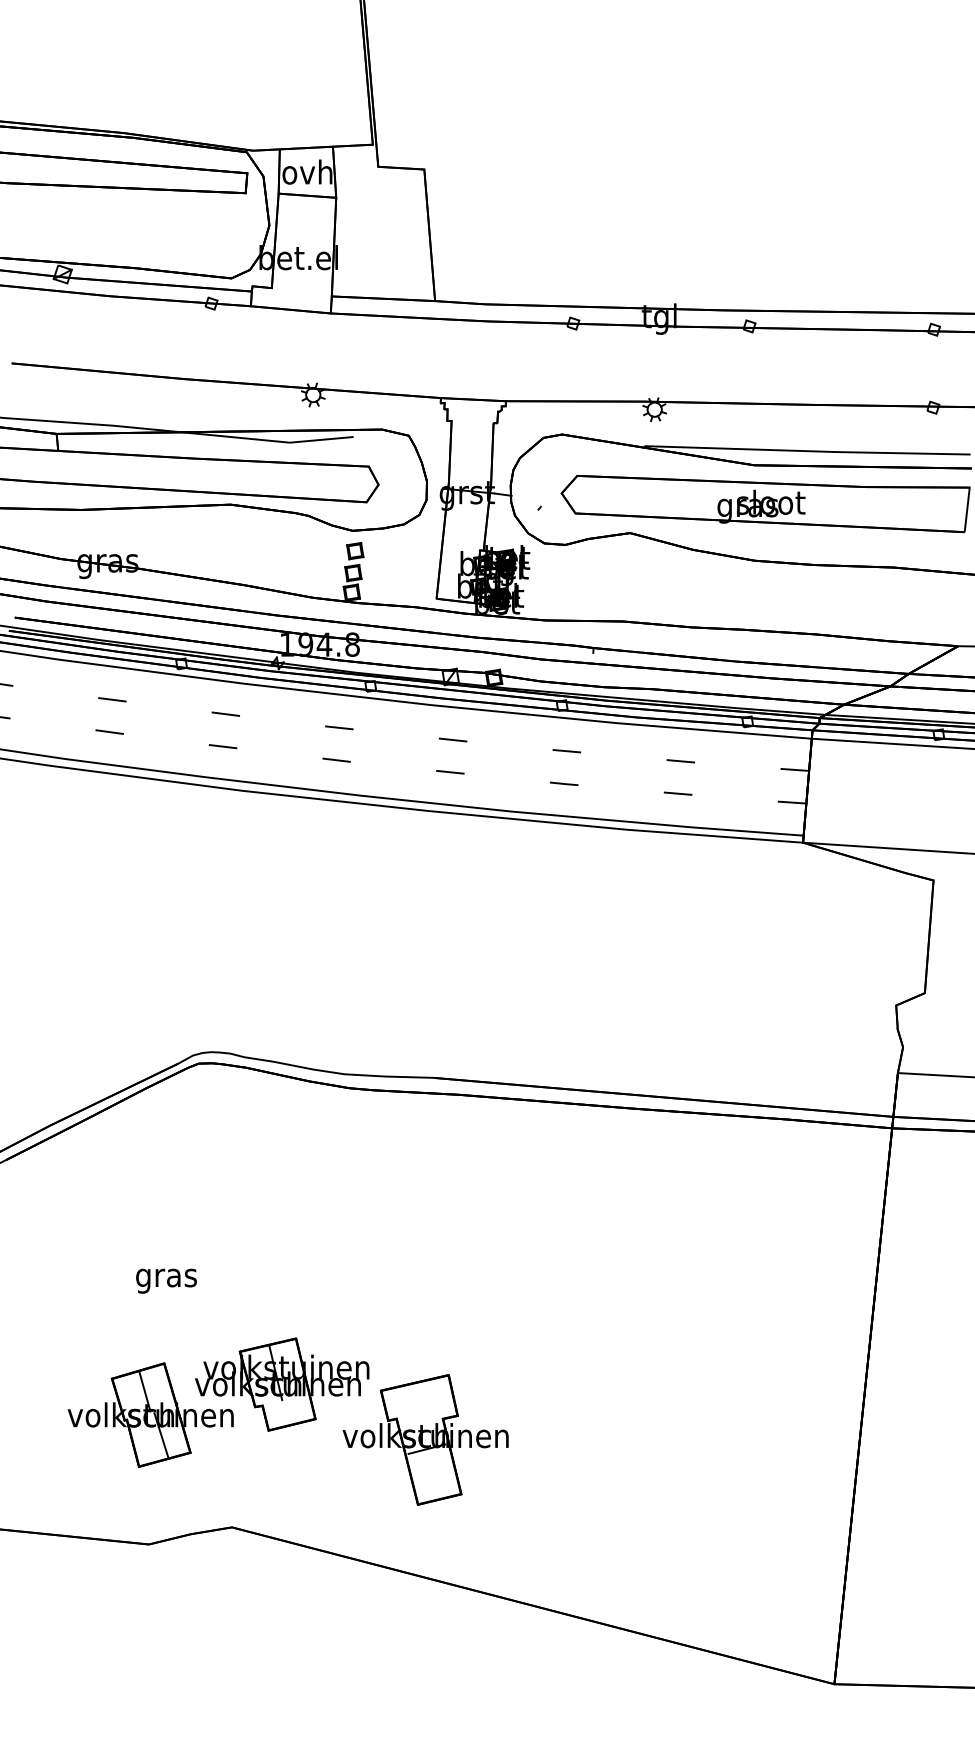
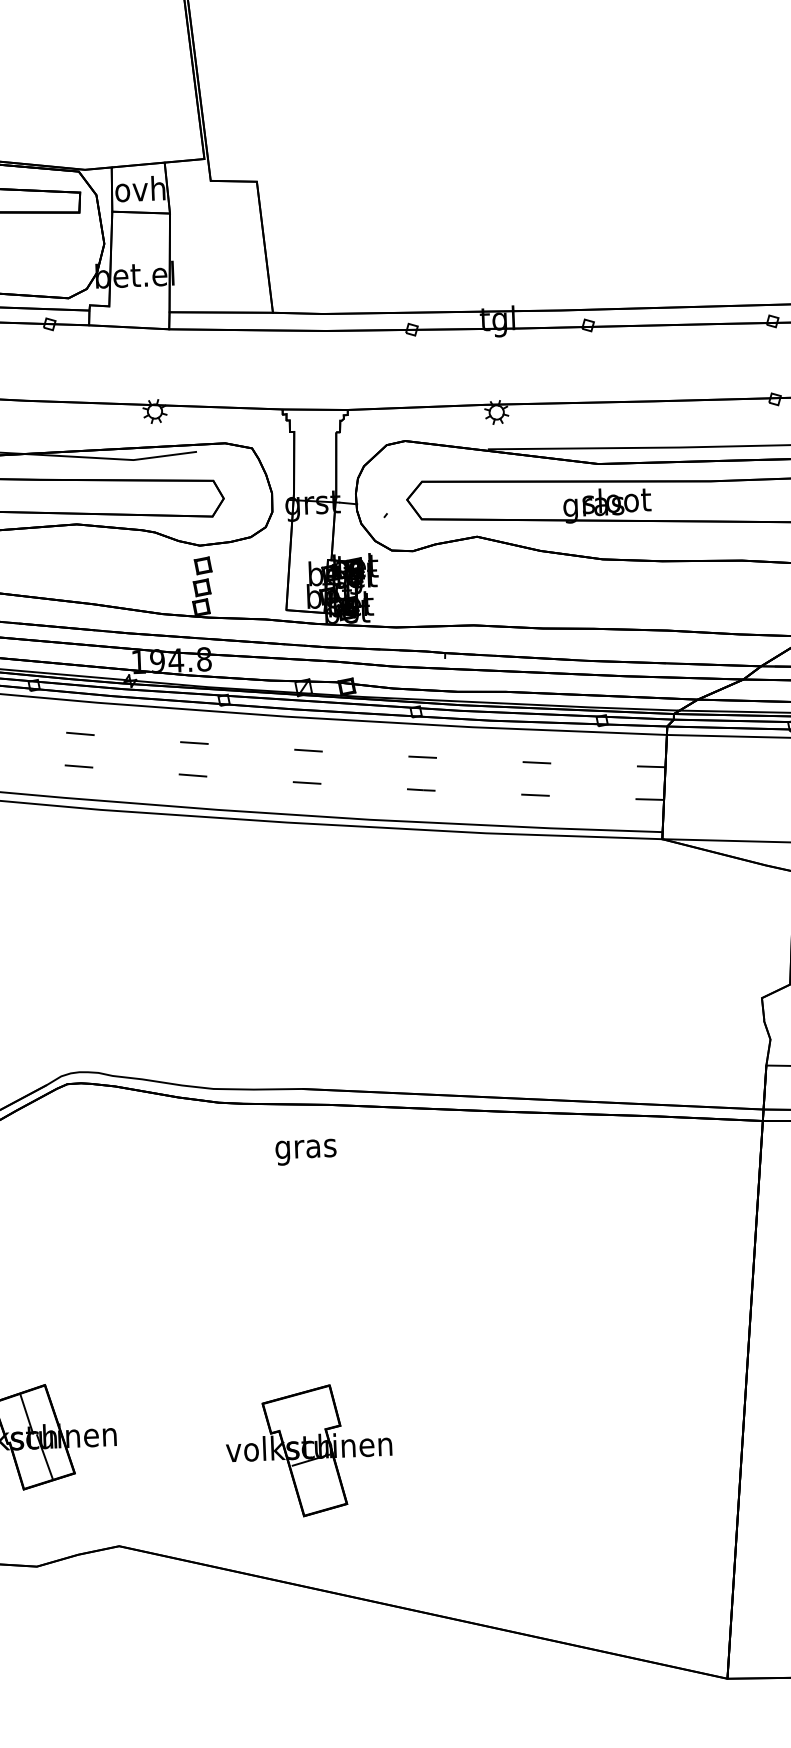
text: (166, 1280) -> (306, 1151), moved
part: (282, 1384) -> (163, 1401), removed

